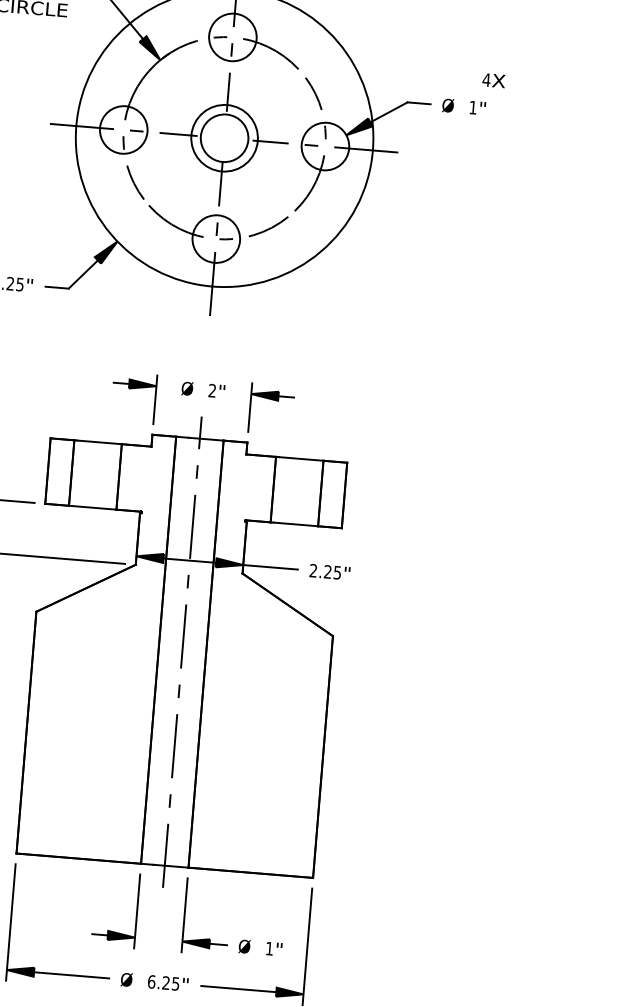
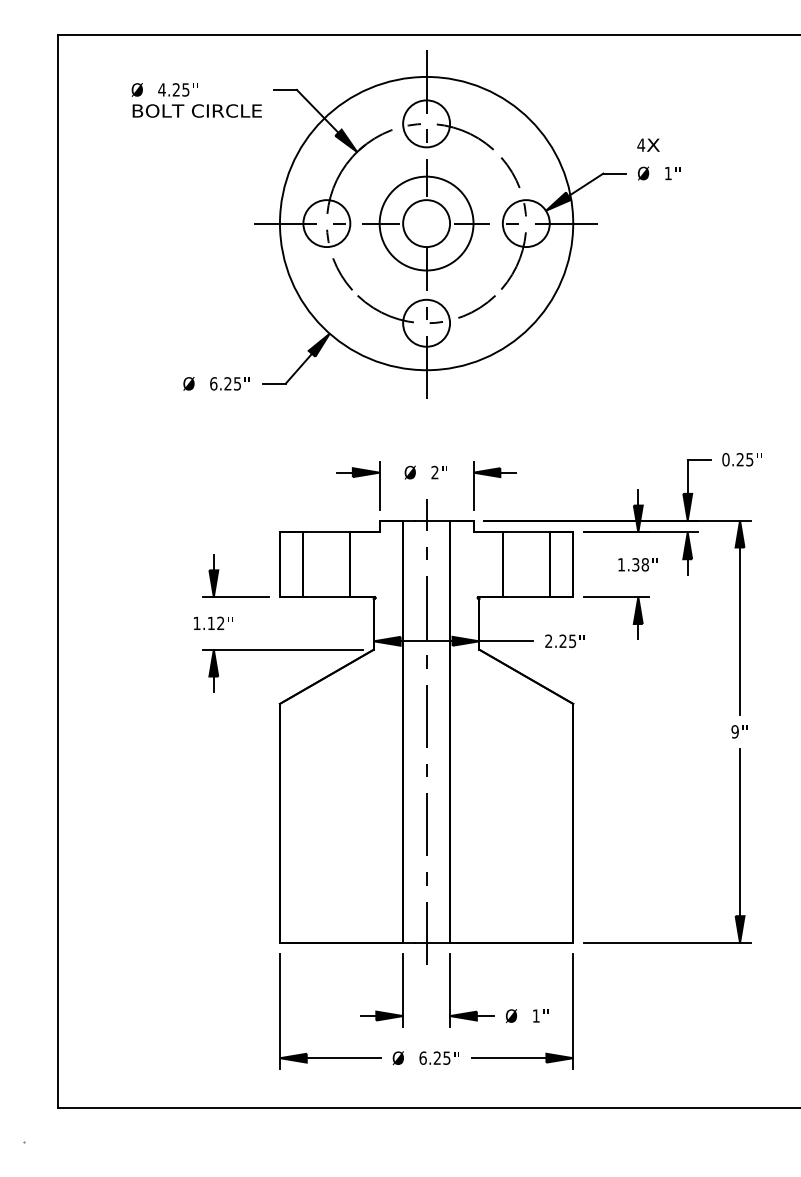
text: (493, 79) -> (648, 144), moved
circle: (224, 138) -> (426, 223), size x1.43
part: (403, 576) -> (637, 639), added

